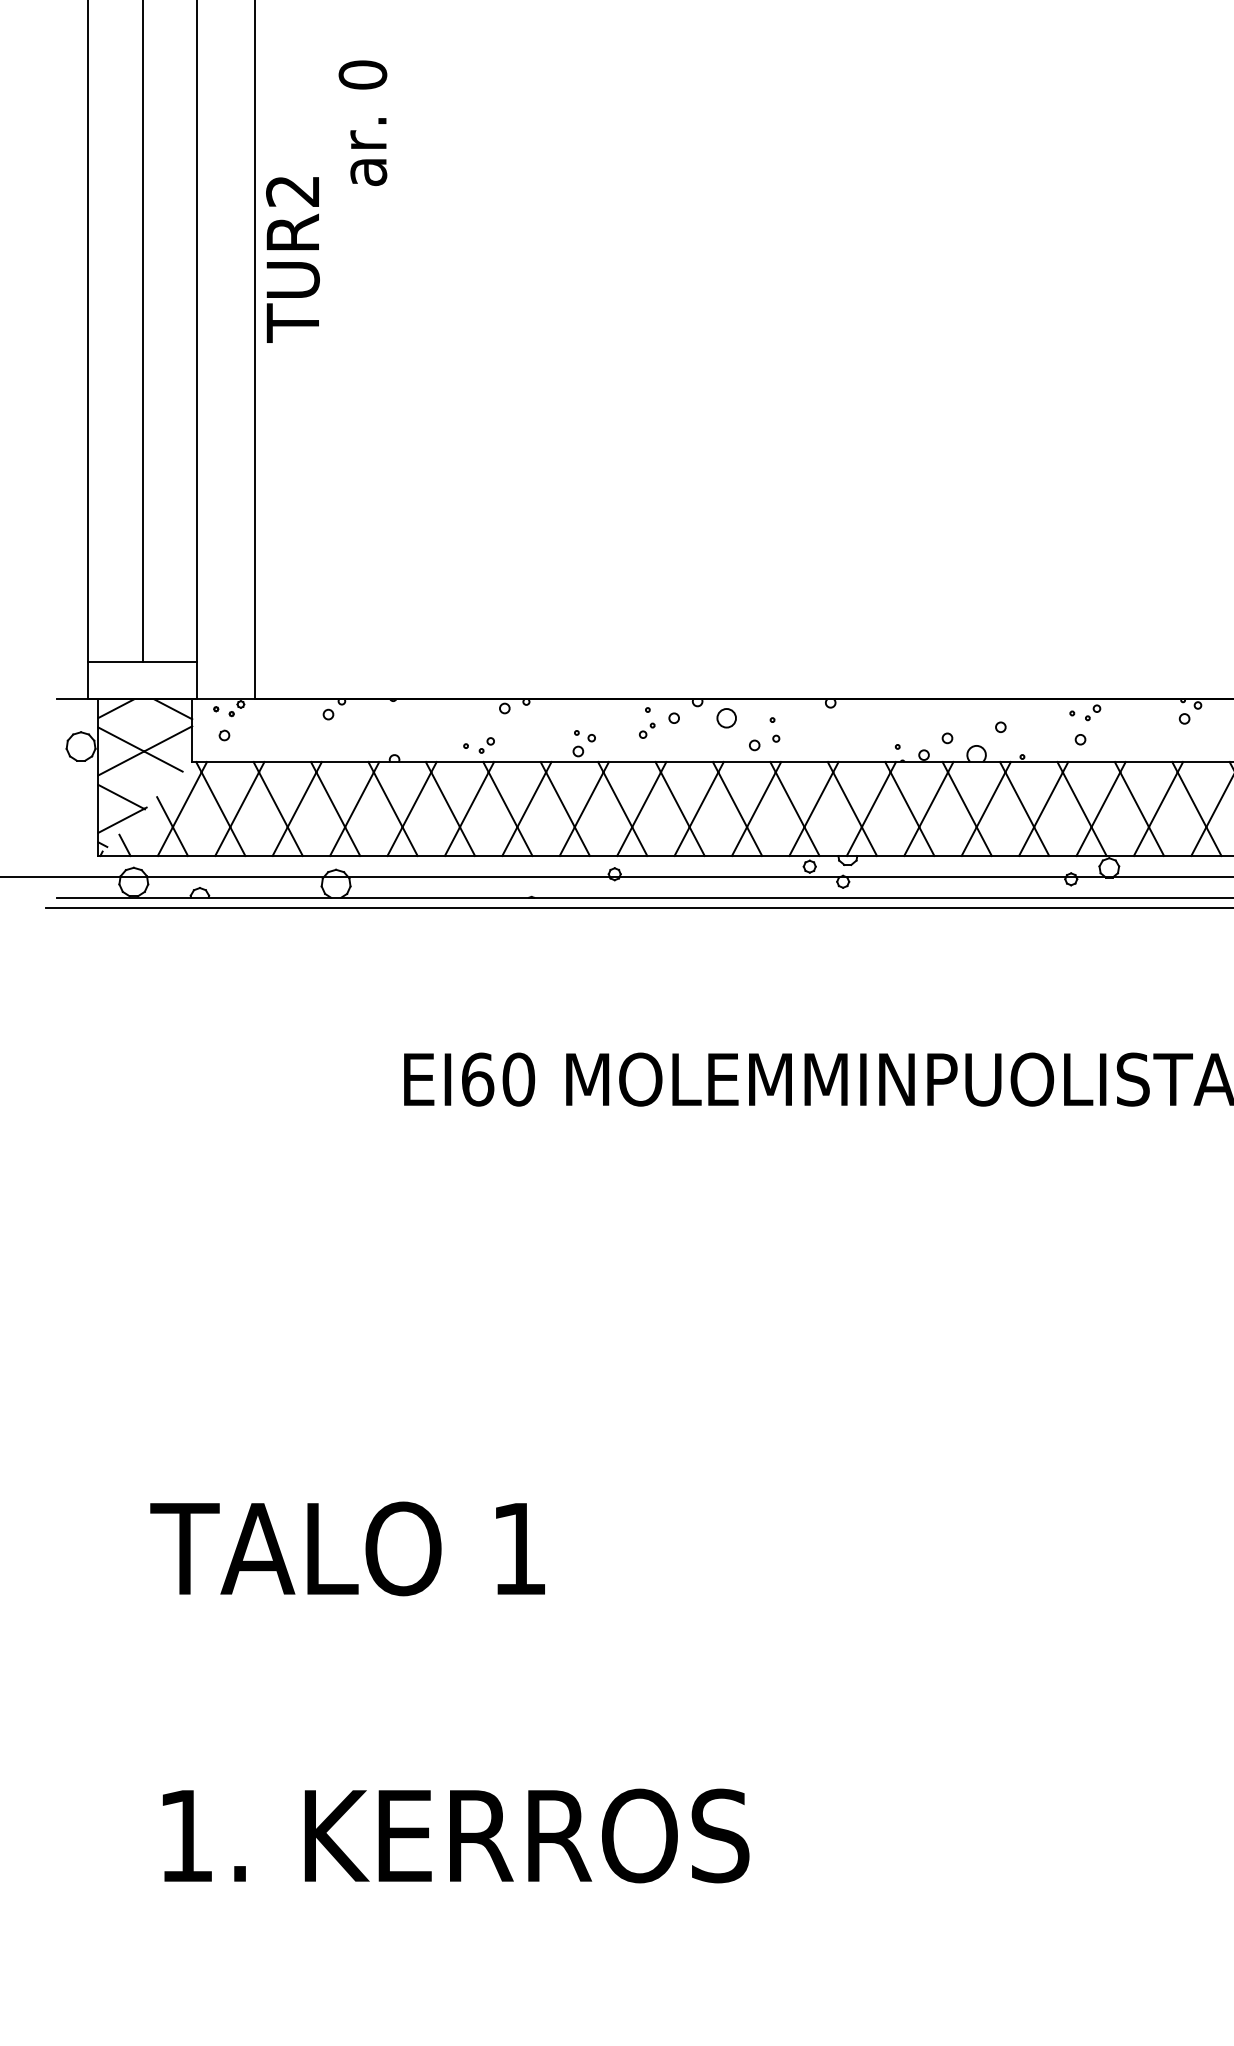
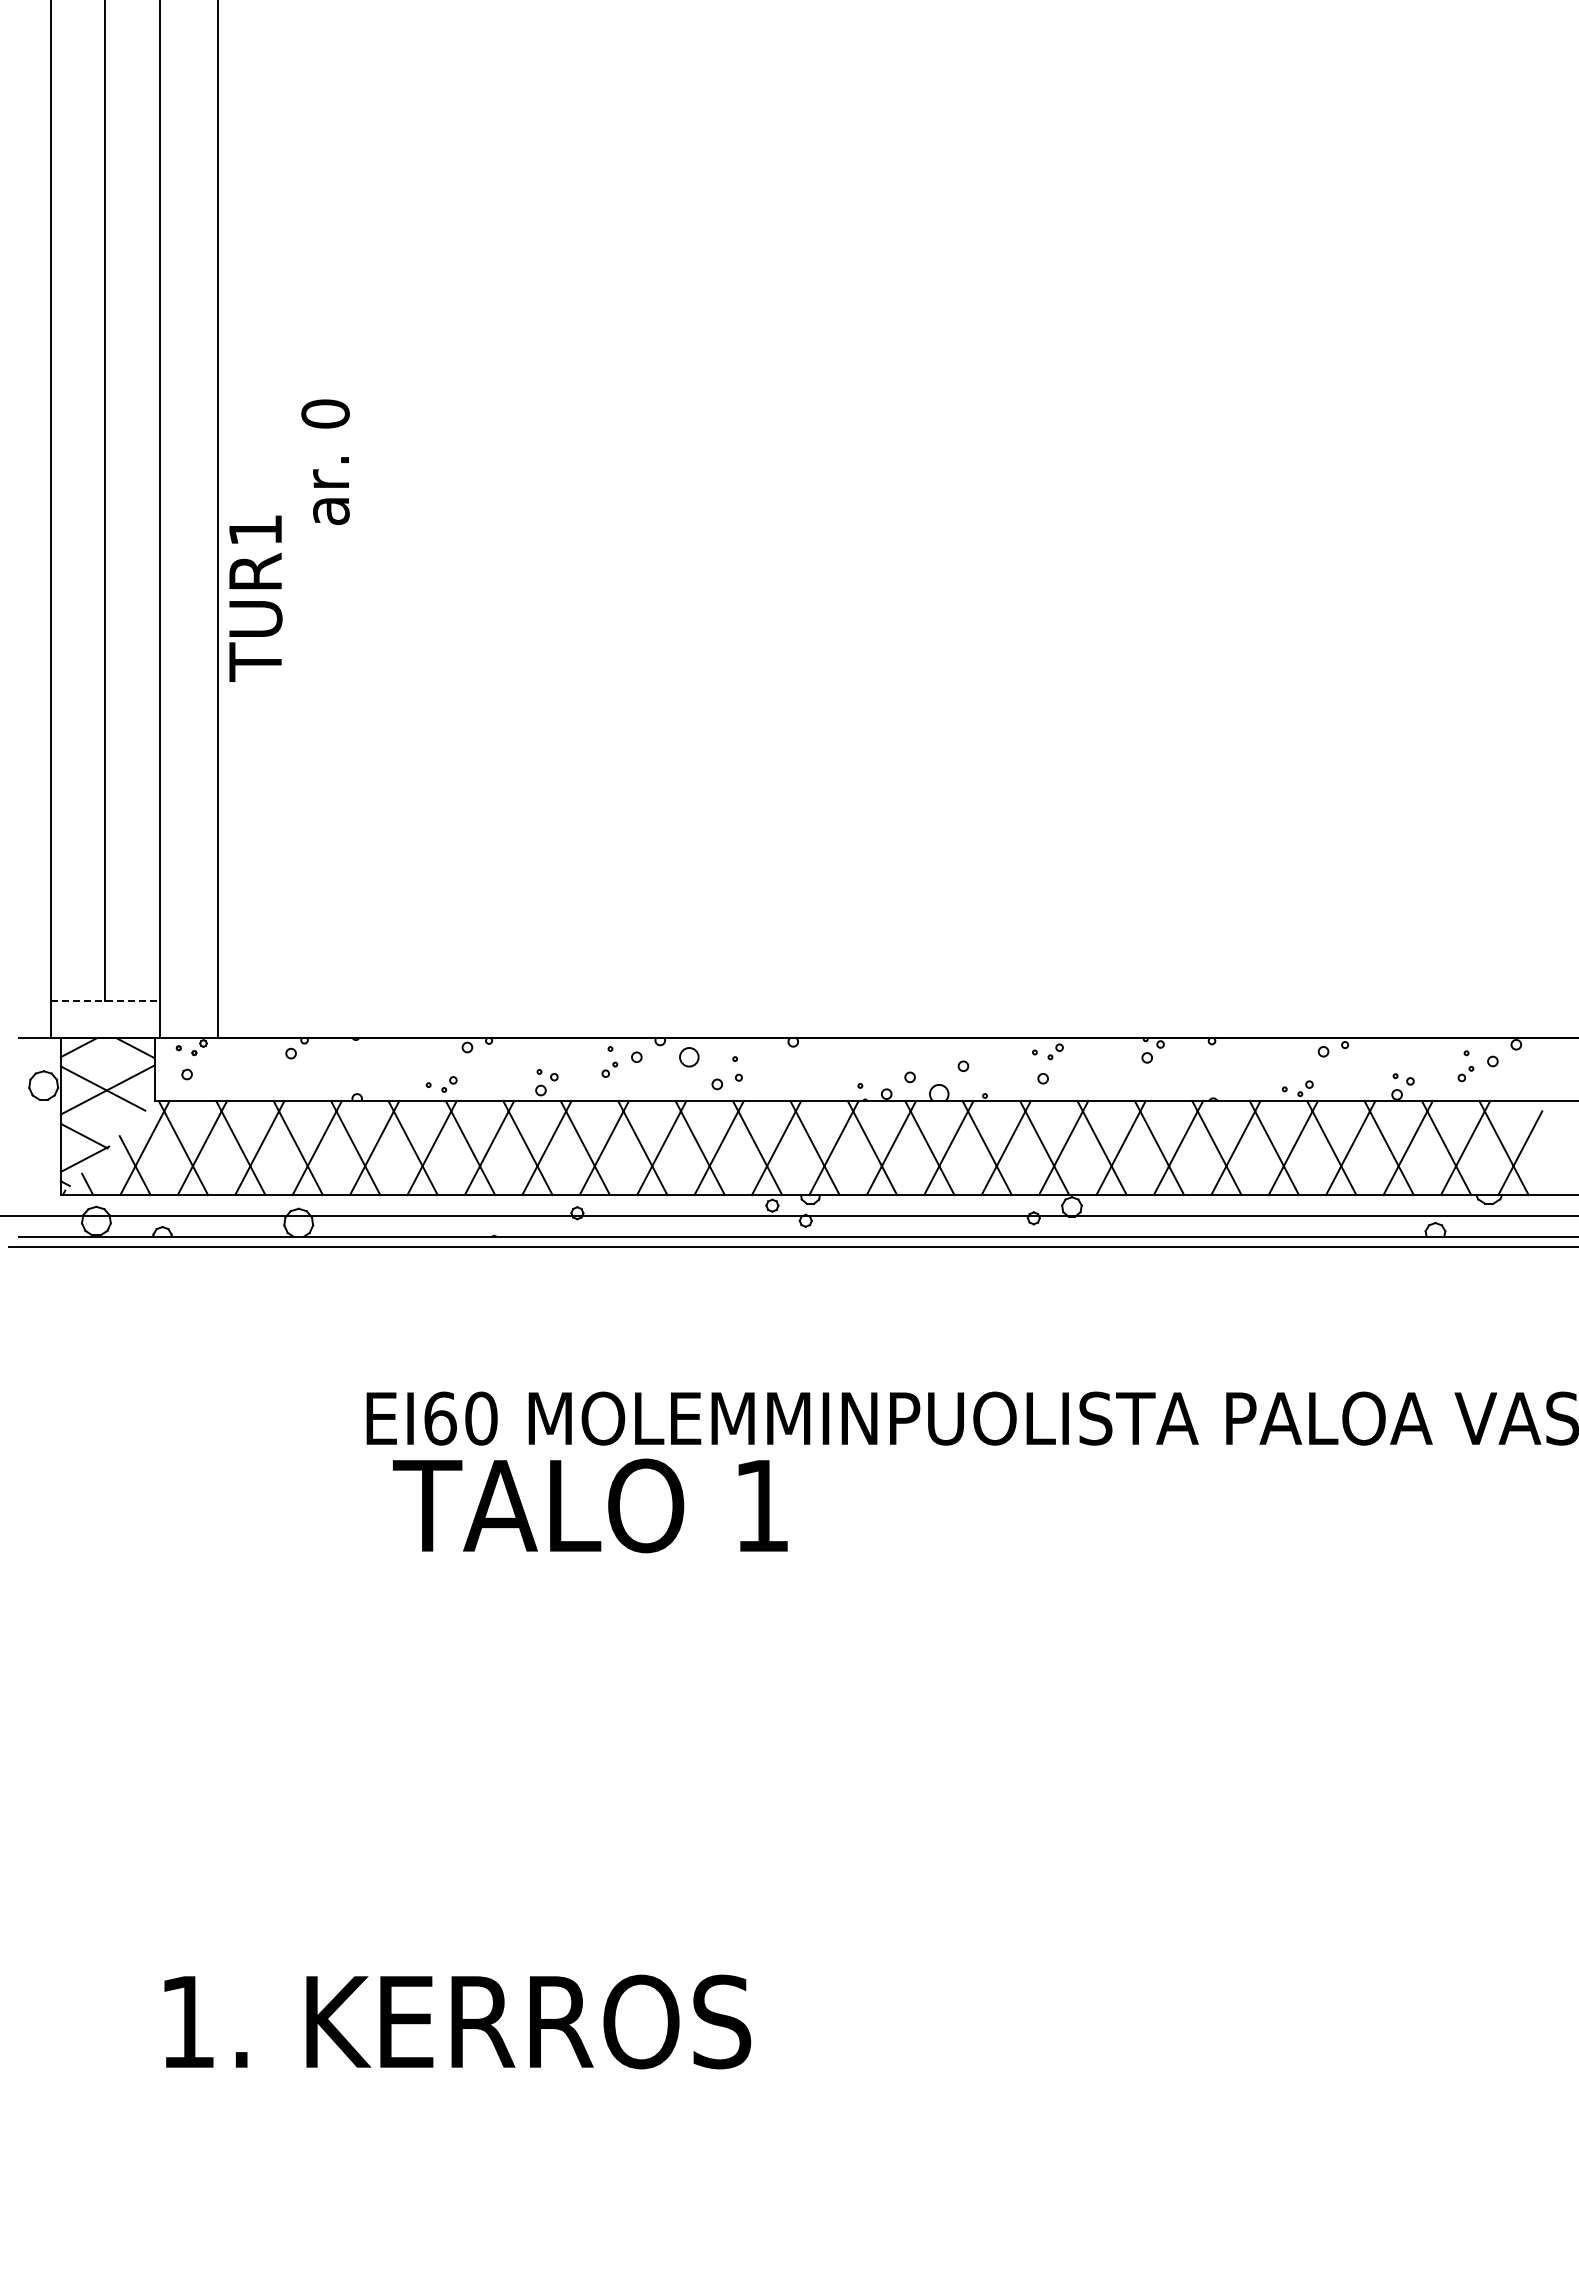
text: (291, 191) -> (254, 530), TUR2 -> TUR1
line: (142, 661) -> (105, 1000), solid -> dashed
text: (347, 1548) -> (590, 1505), moved
text: (455, 1835) -> (457, 2021), moved

